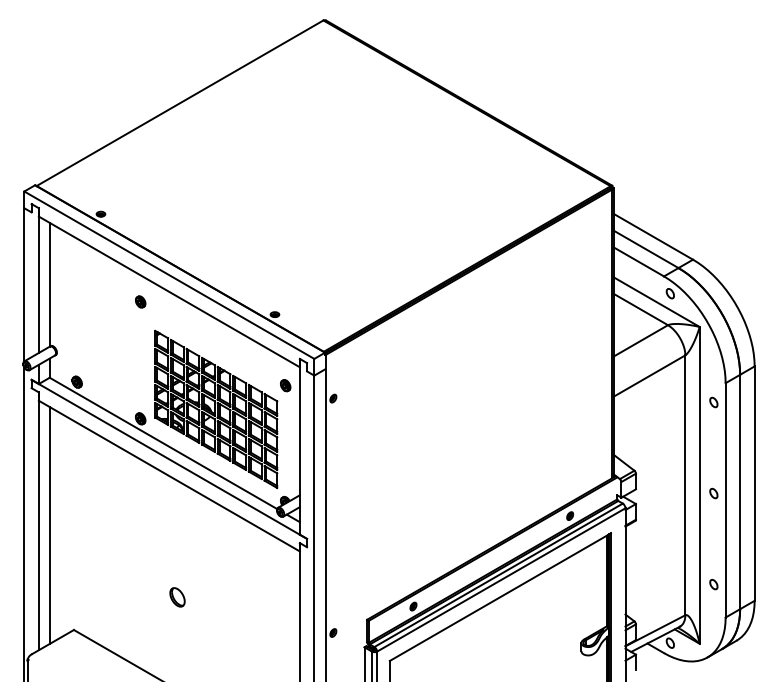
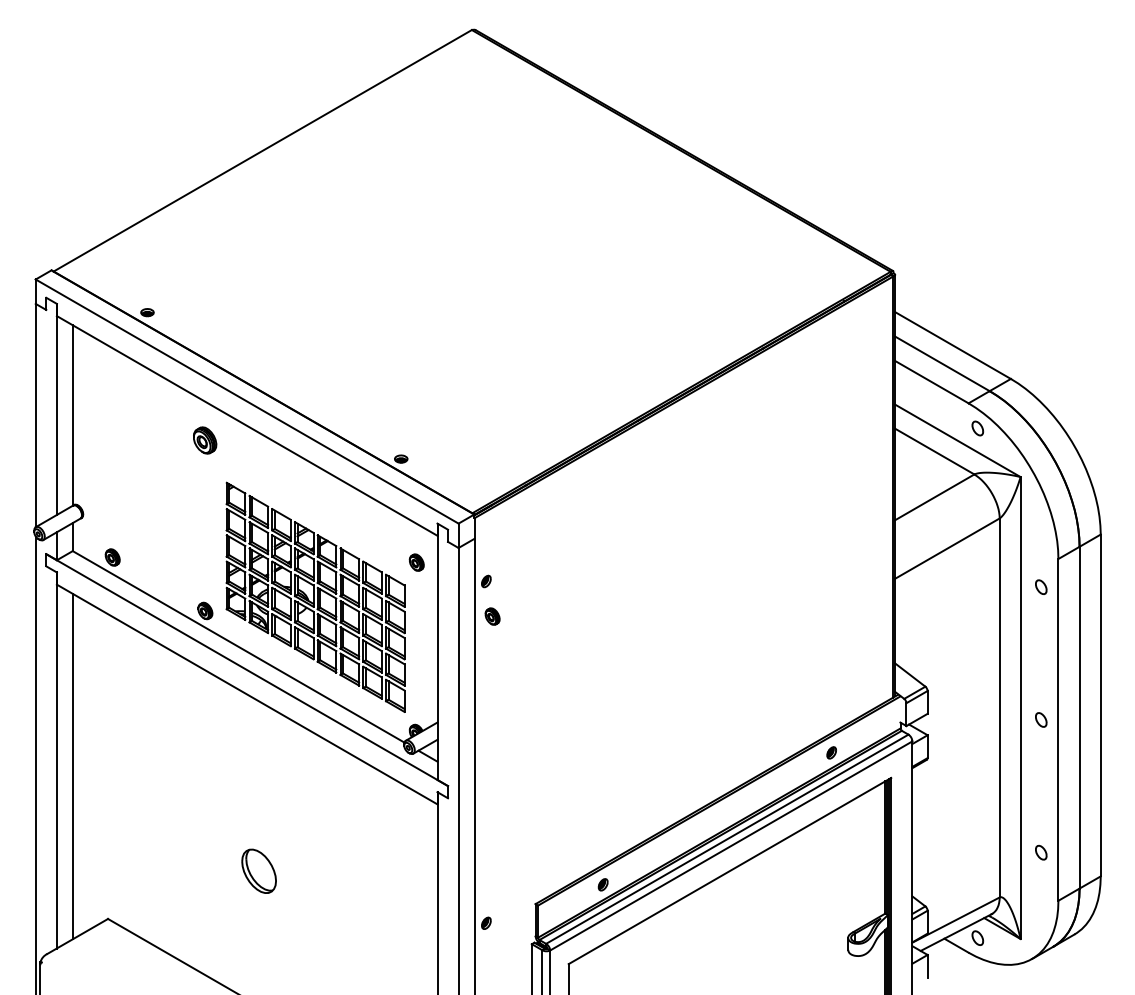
part: (140, 301) -> (205, 439), size x1.6
part: (337, 422) -> (492, 616), added
part: (177, 597) -> (259, 871), size x1.6

